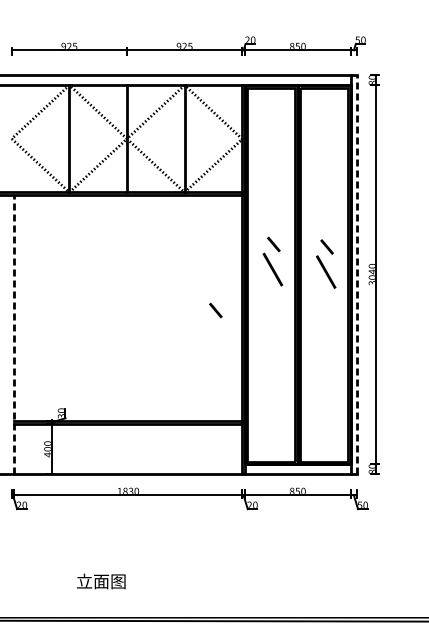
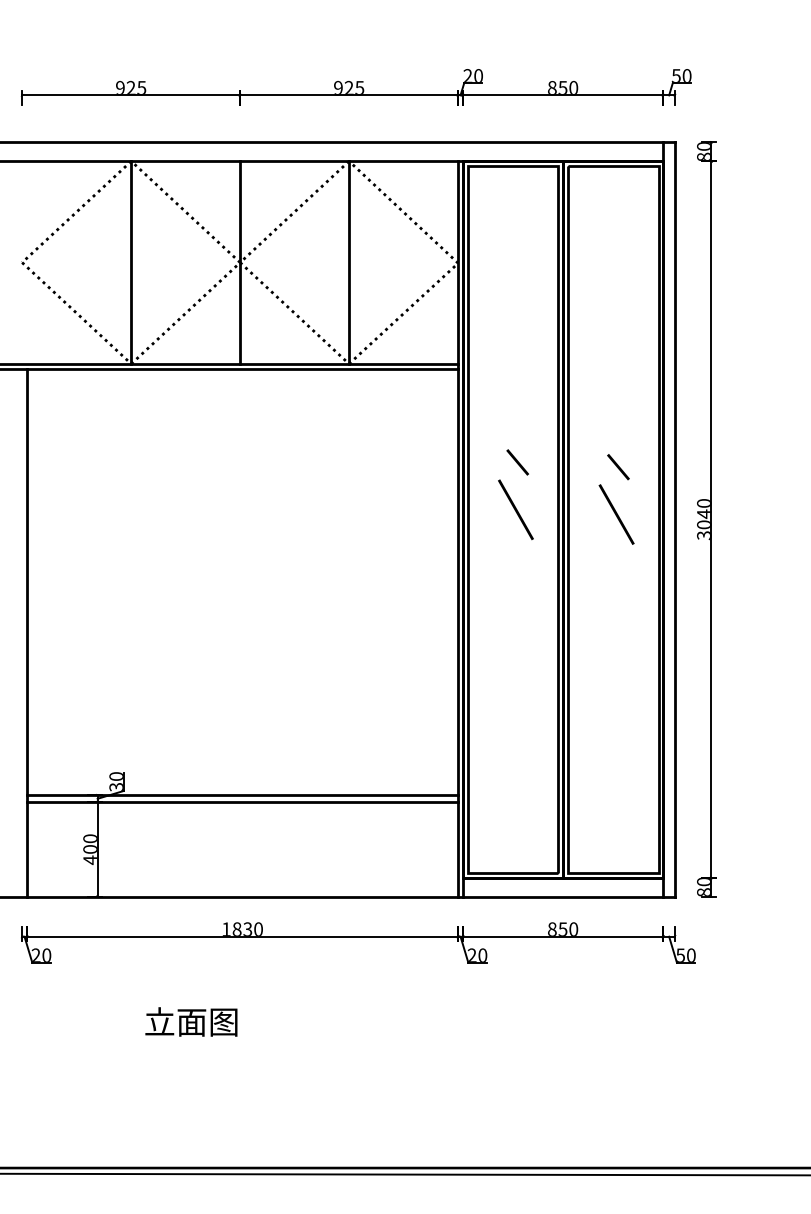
line: (357, 274) -> (675, 519), dashed -> solid
line: (215, 310) -> (407, 587), removed
line: (14, 334) -> (27, 632), dashed -> solid
text: (101, 581) -> (191, 1022), moved

